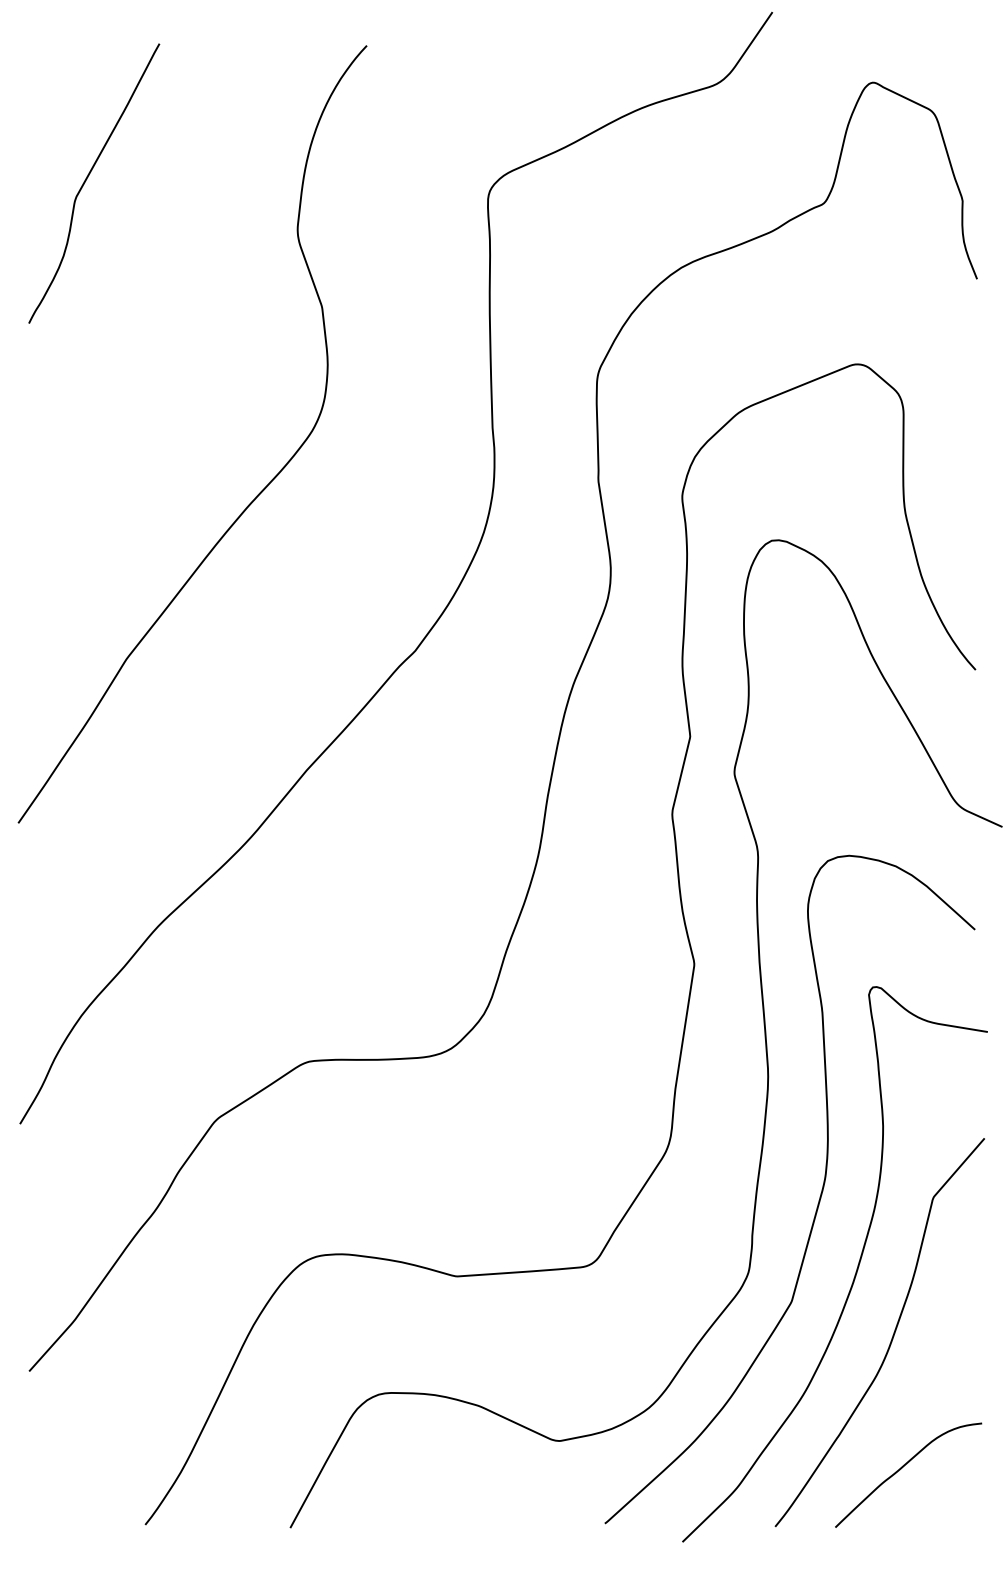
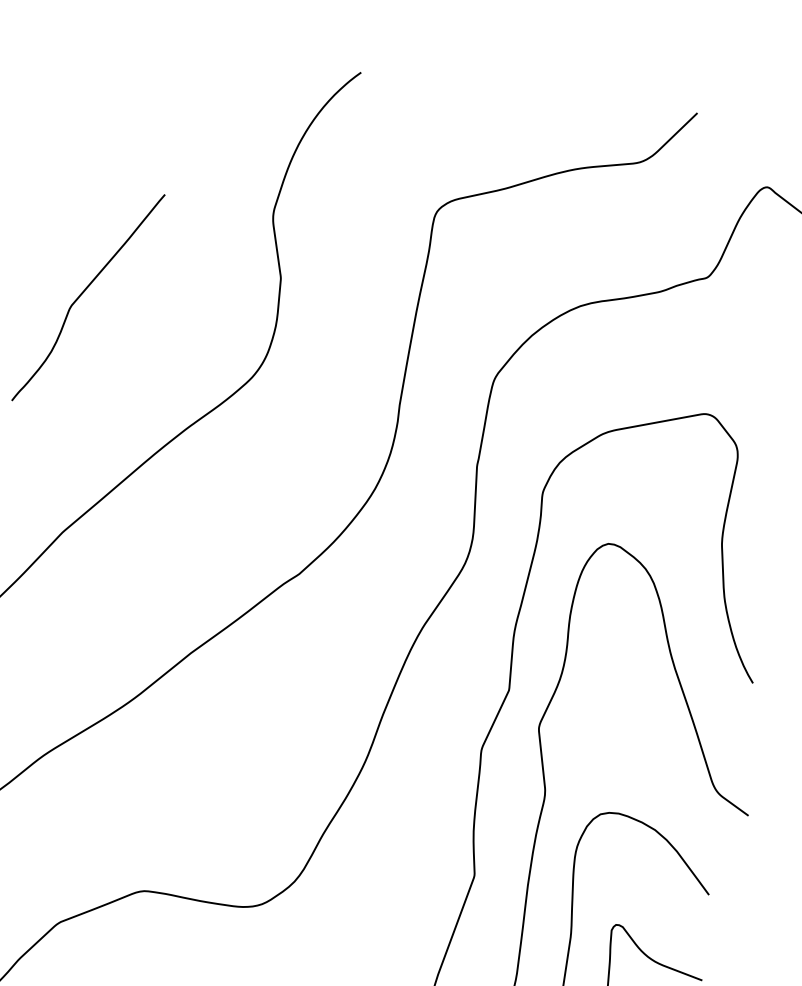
curve: (87, 179) -> (83, 293), moved

